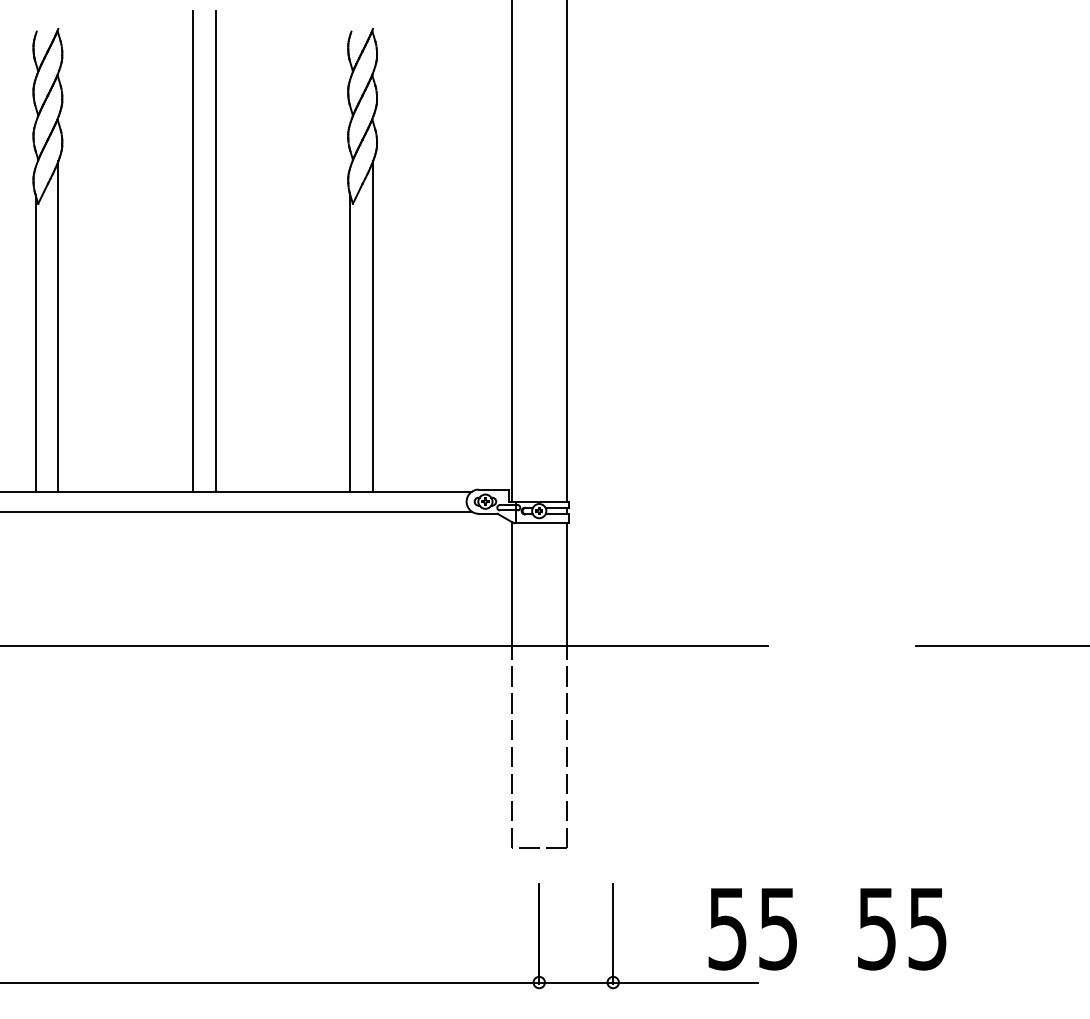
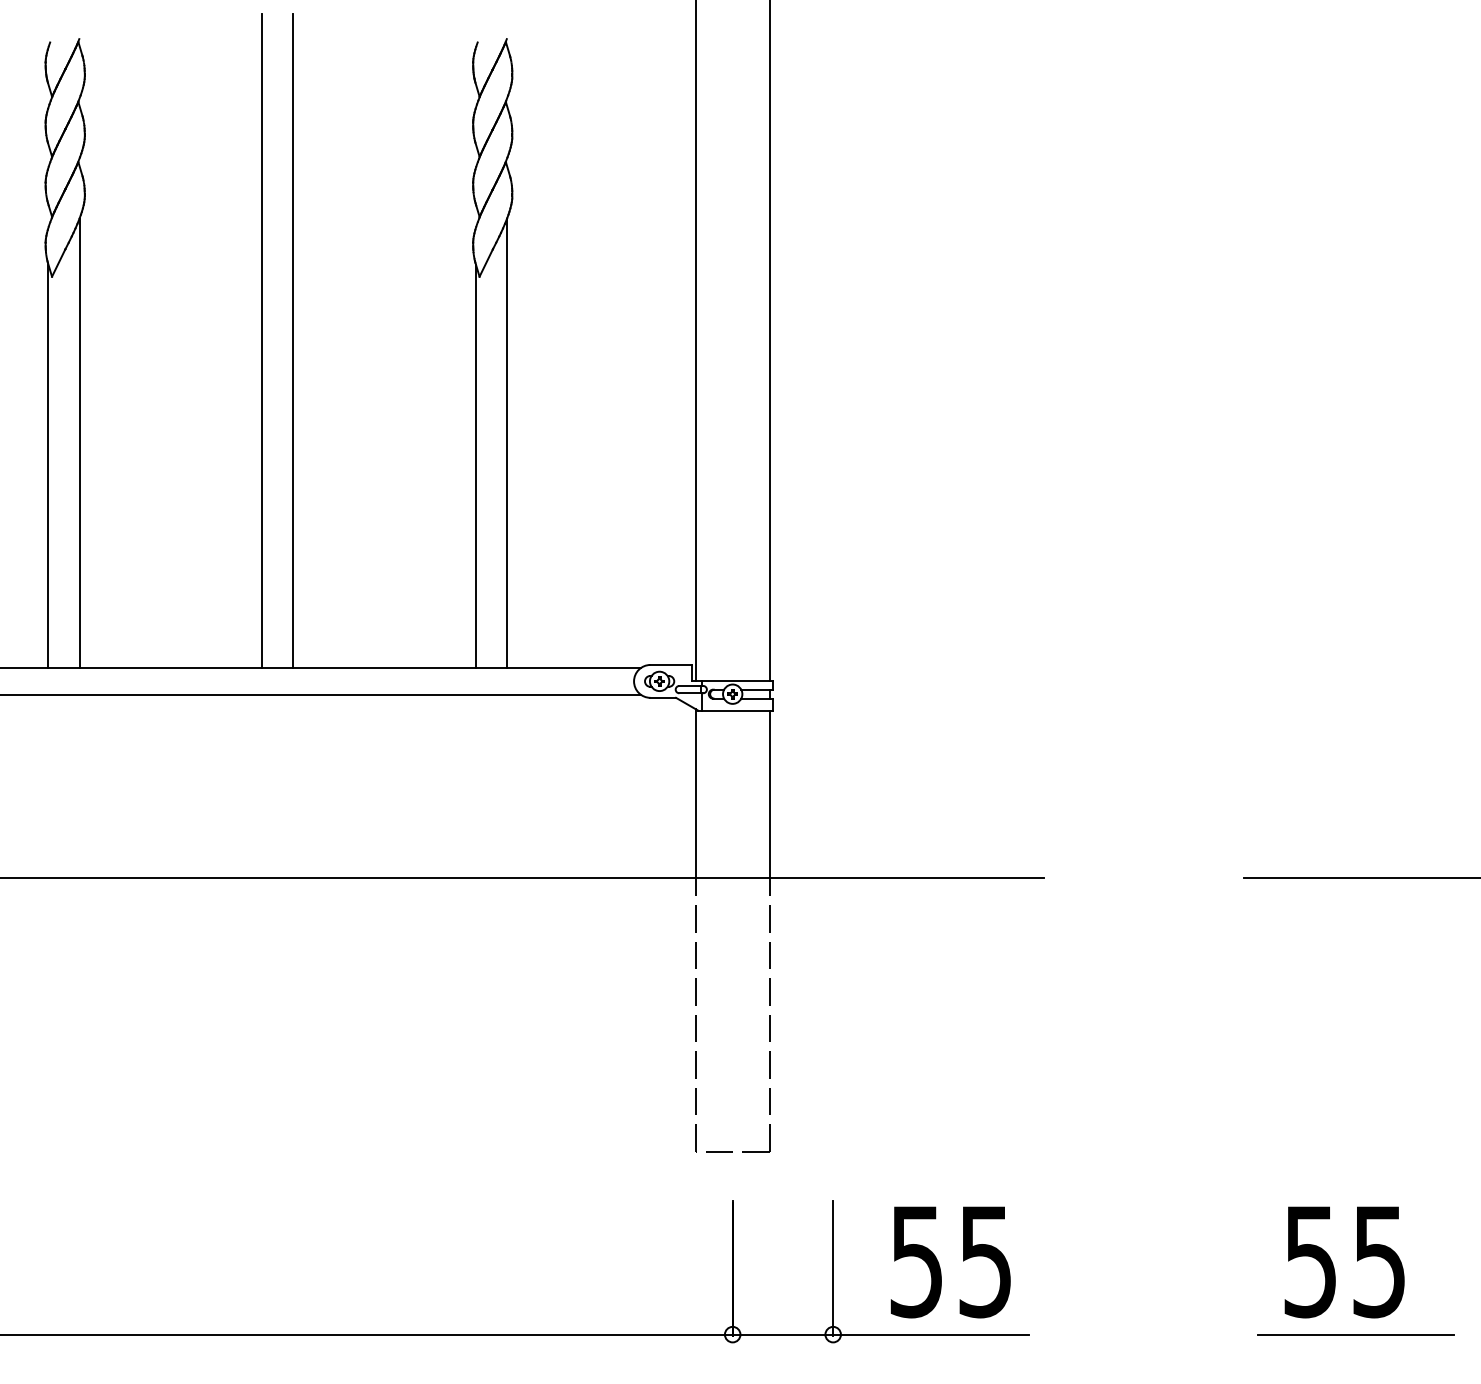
text: (752, 929) -> (950, 1262), moved
text: (902, 929) -> (1344, 1262), moved
line: (998, 982) -> (1356, 1334), added

